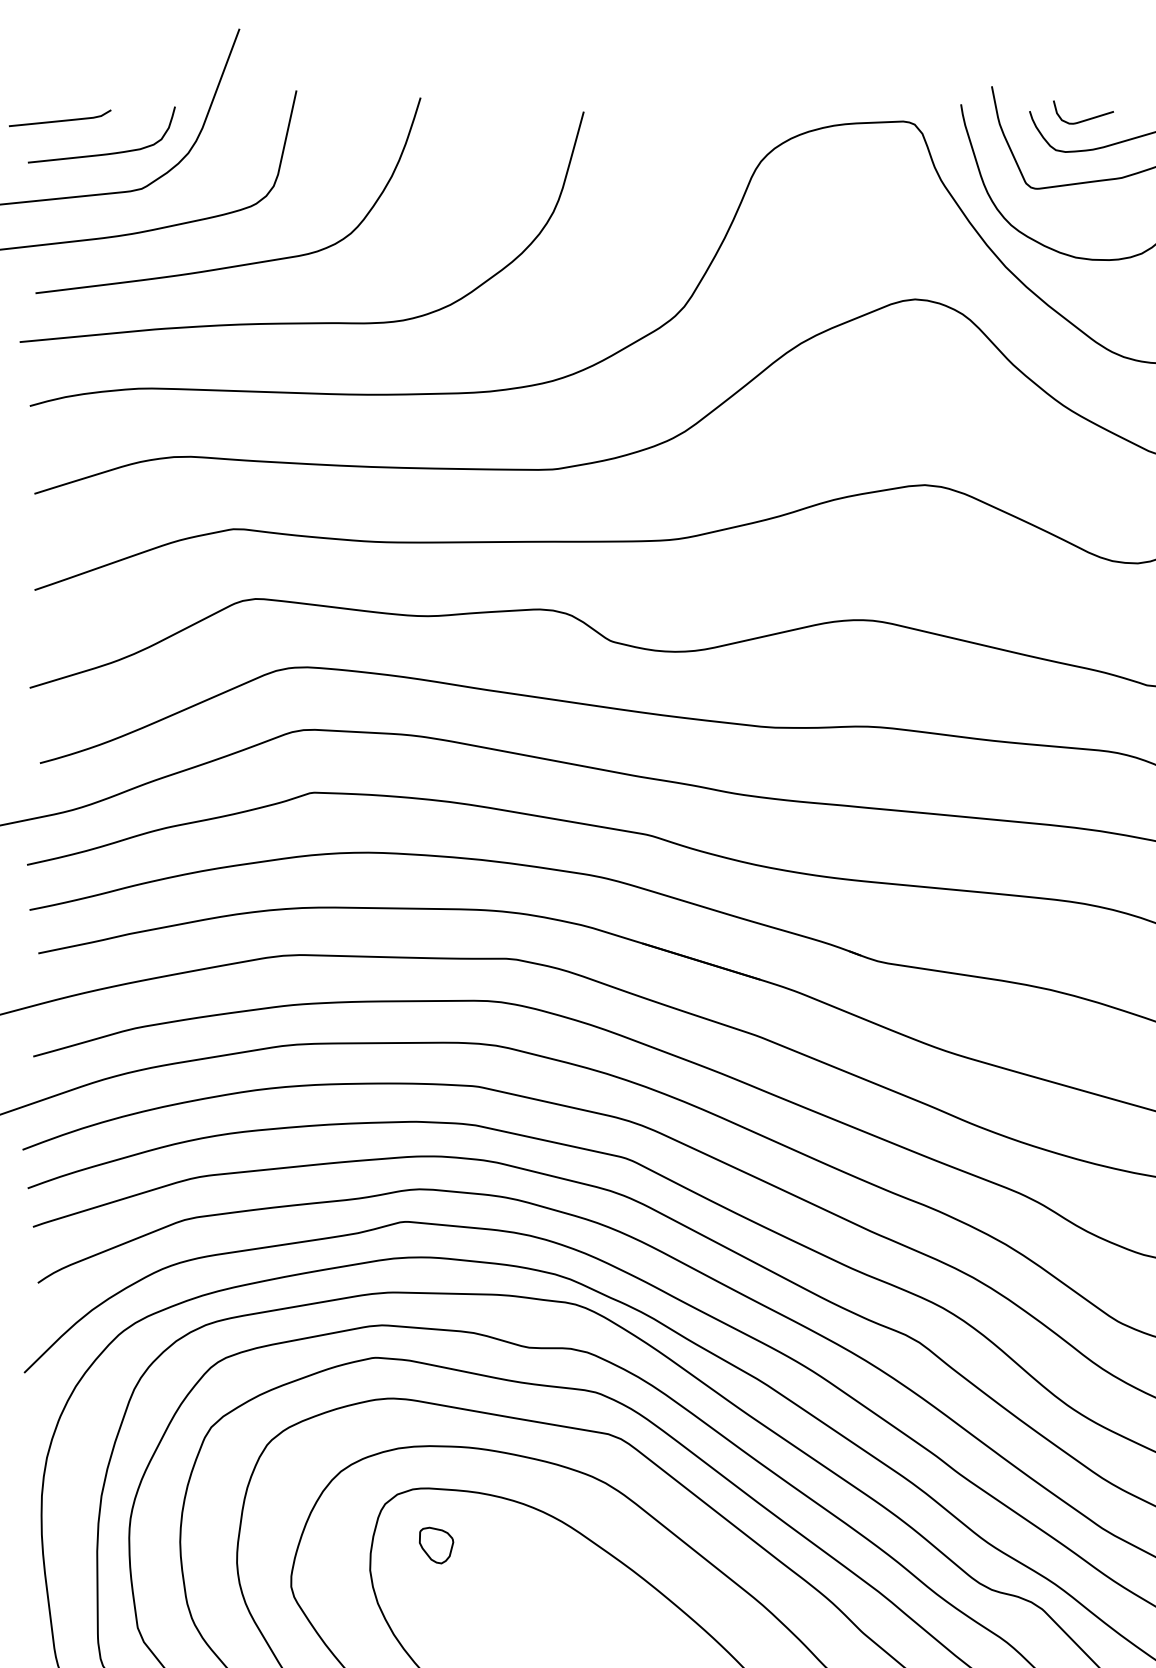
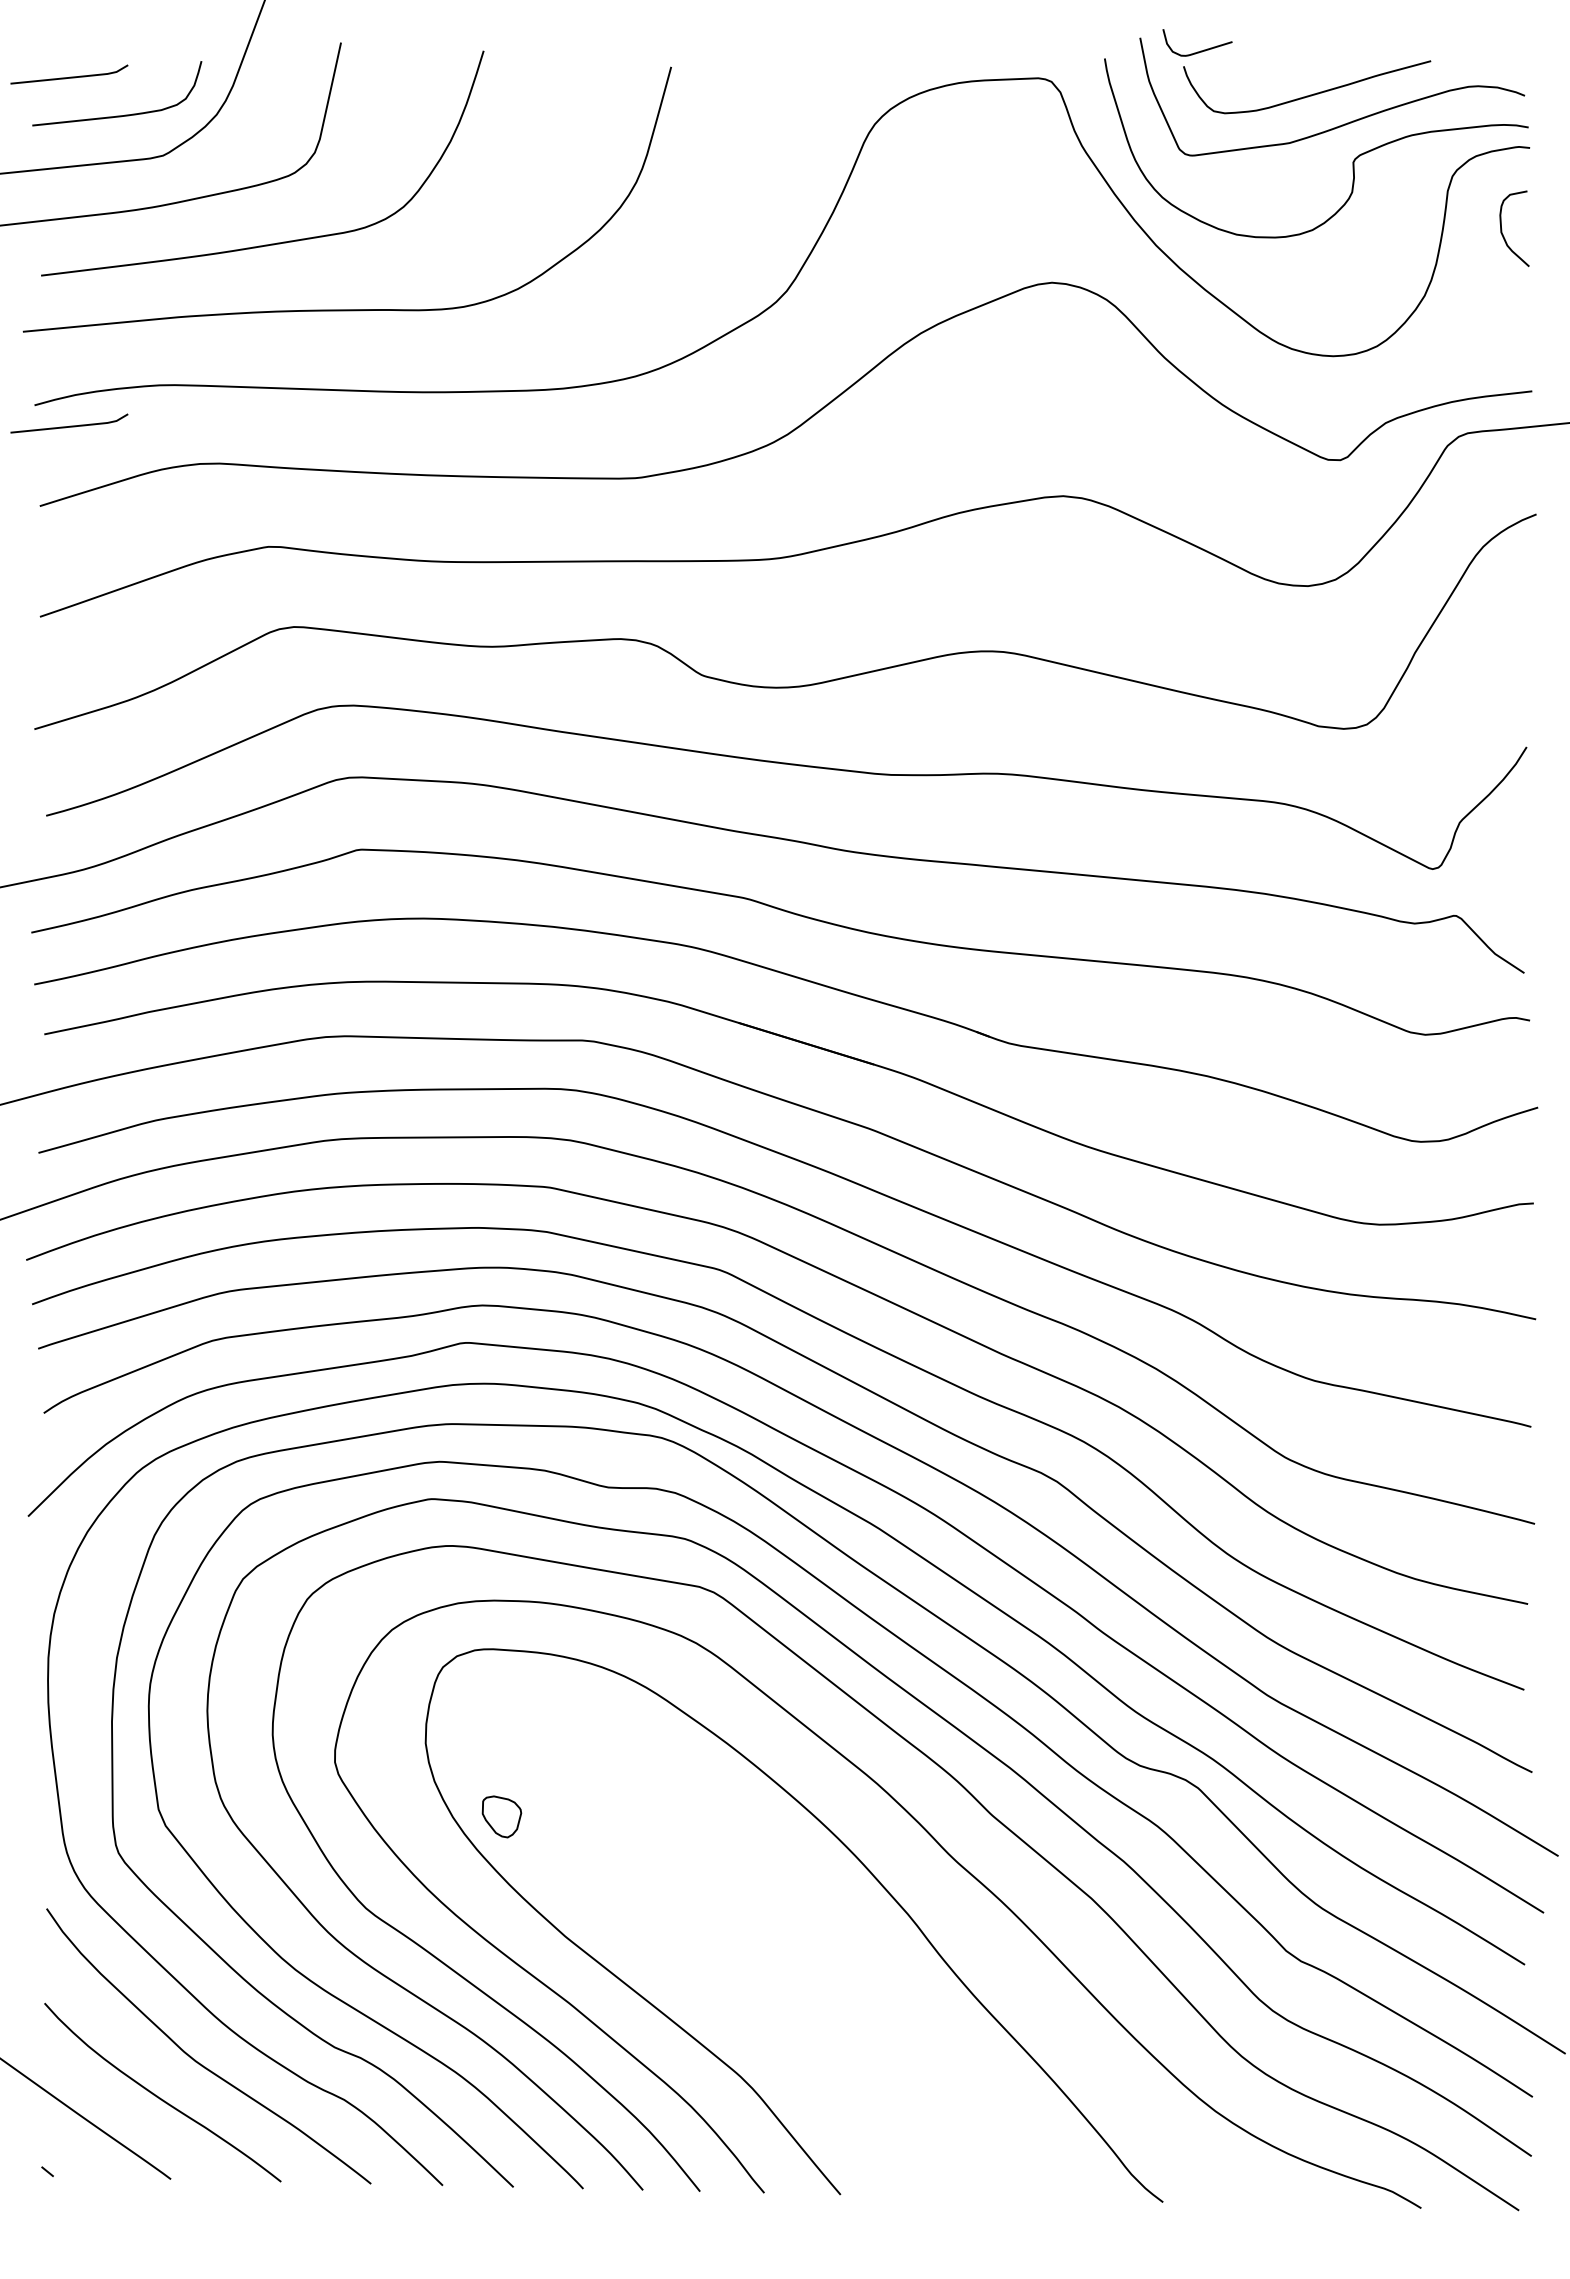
curve: (1086, 119) -> (1200, 50), moved
curve: (60, 423) -> (69, 425), added
part: (436, 1545) -> (501, 1816), moved

